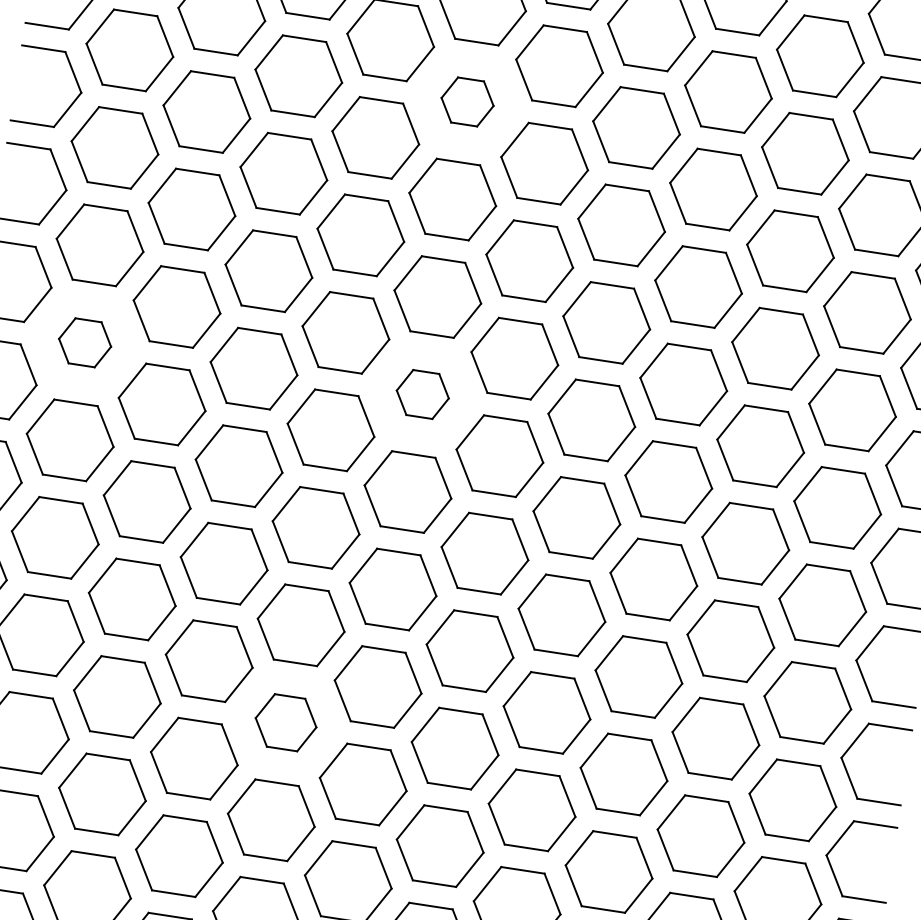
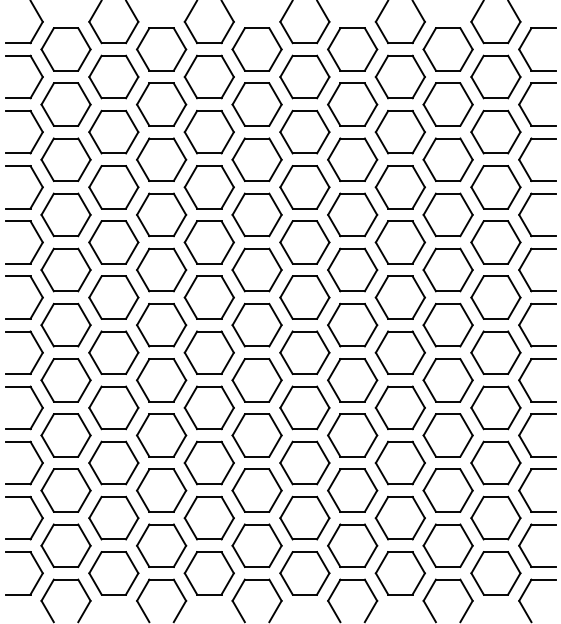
part: (466, 101) -> (256, 104), size x1.67
part: (84, 341) -> (65, 269), size x1.67
part: (421, 393) -> (256, 269), size x1.67
part: (284, 721) -> (208, 462), size x1.43

